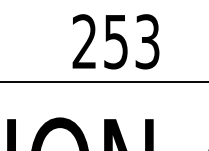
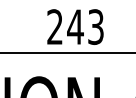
text: (116, 40) -> (75, 26), 253 -> 243

